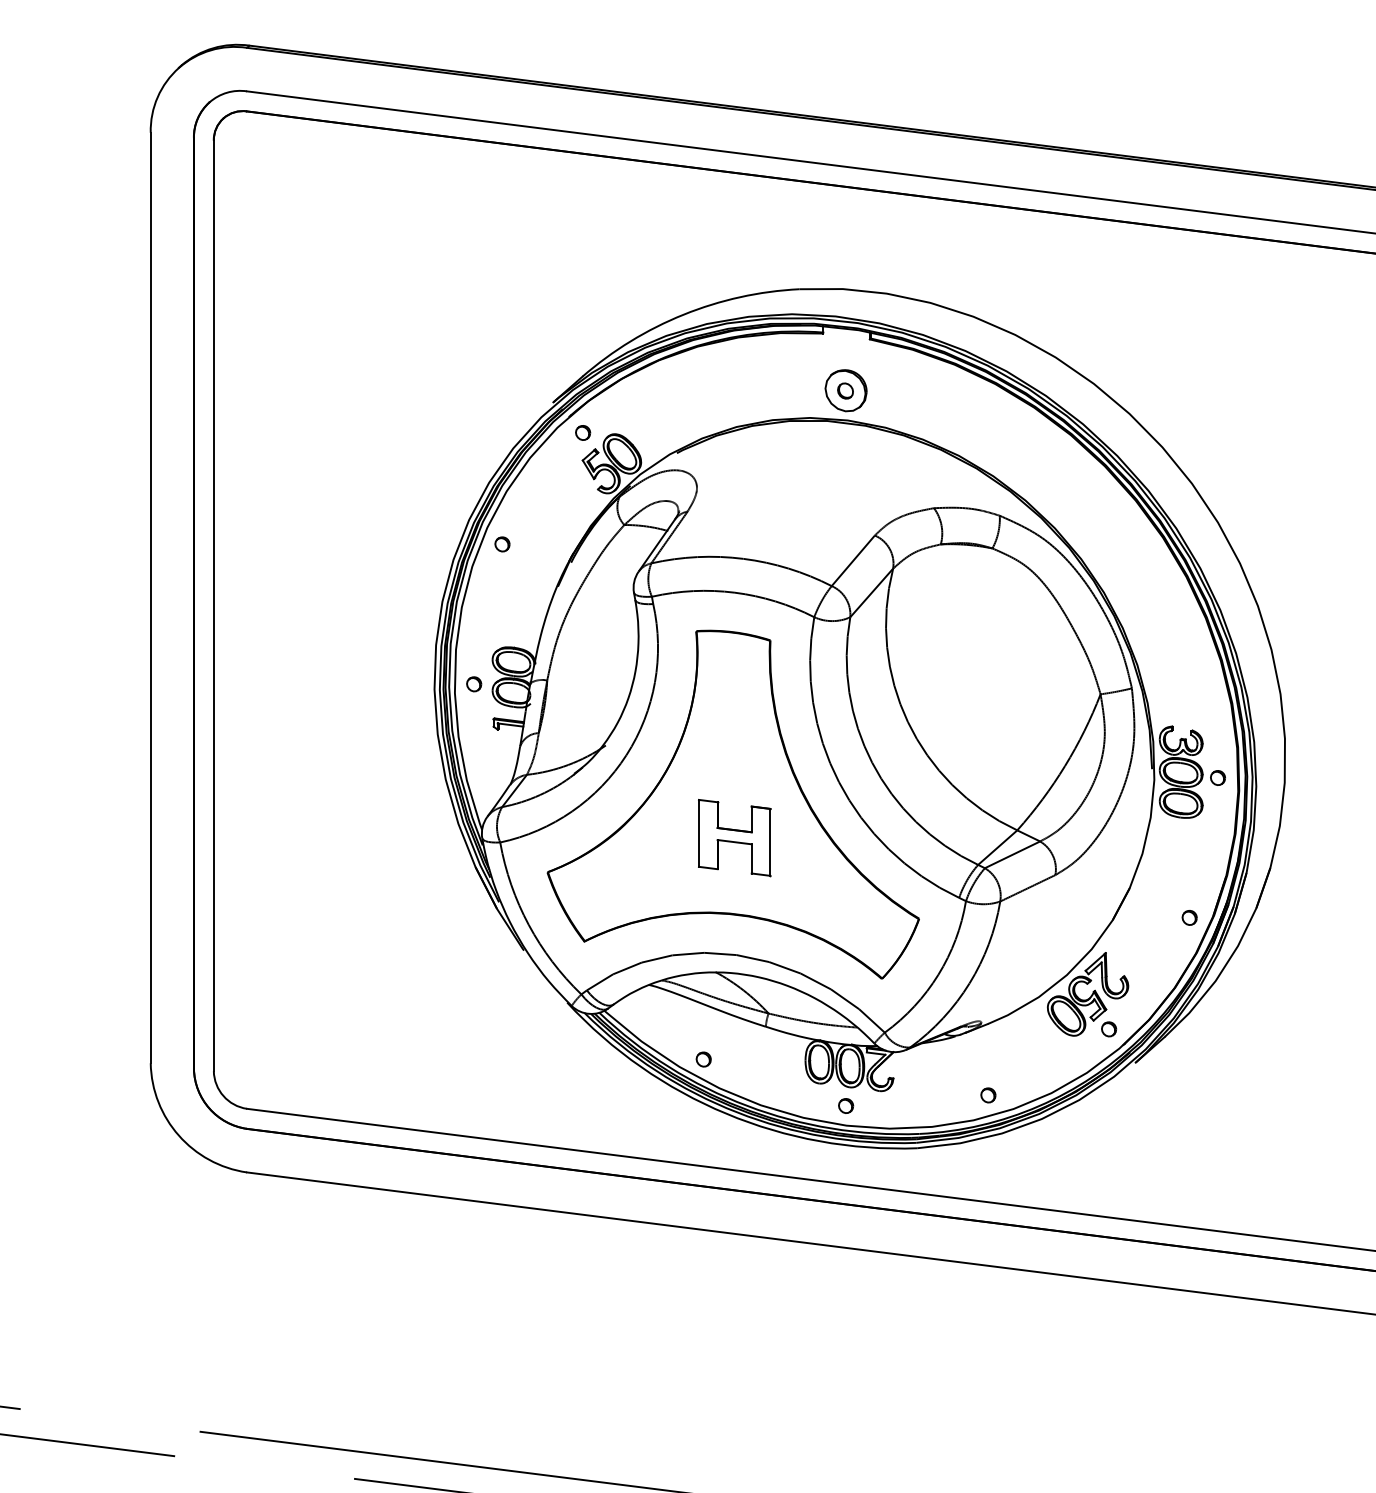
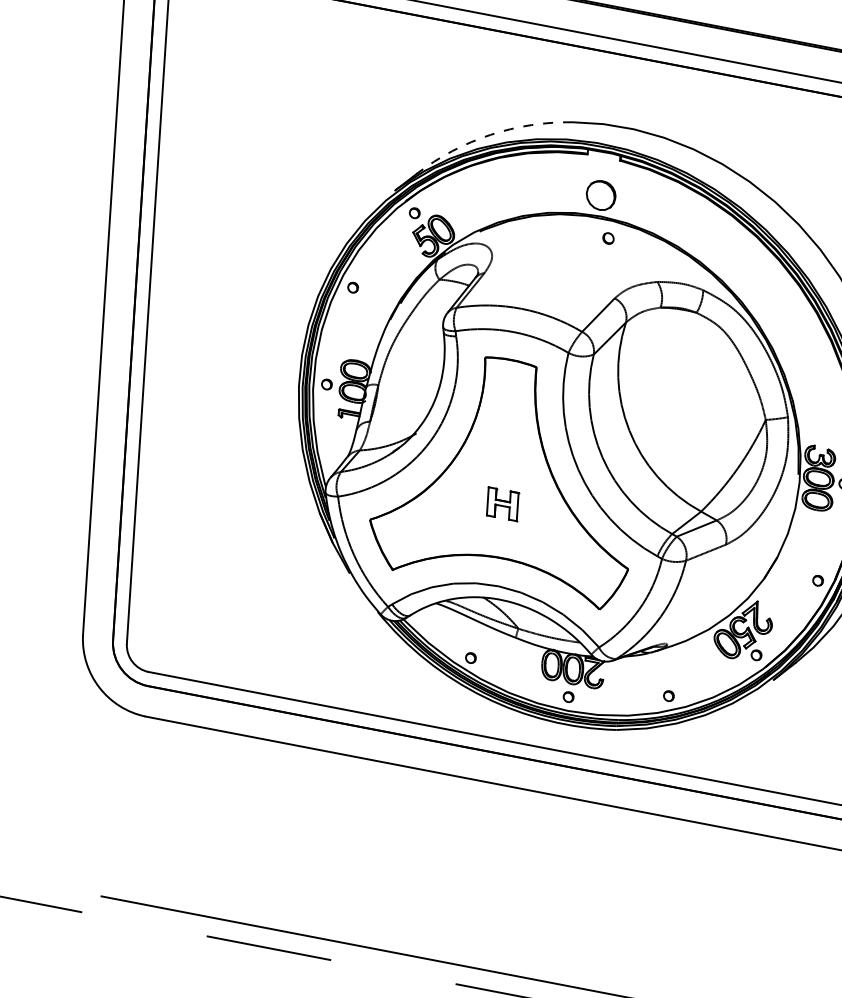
arc: (683, 314) -> (490, 134), solid -> dashed
part: (845, 390) -> (608, 238), moved
part: (734, 838) -> (502, 504), size x0.6

